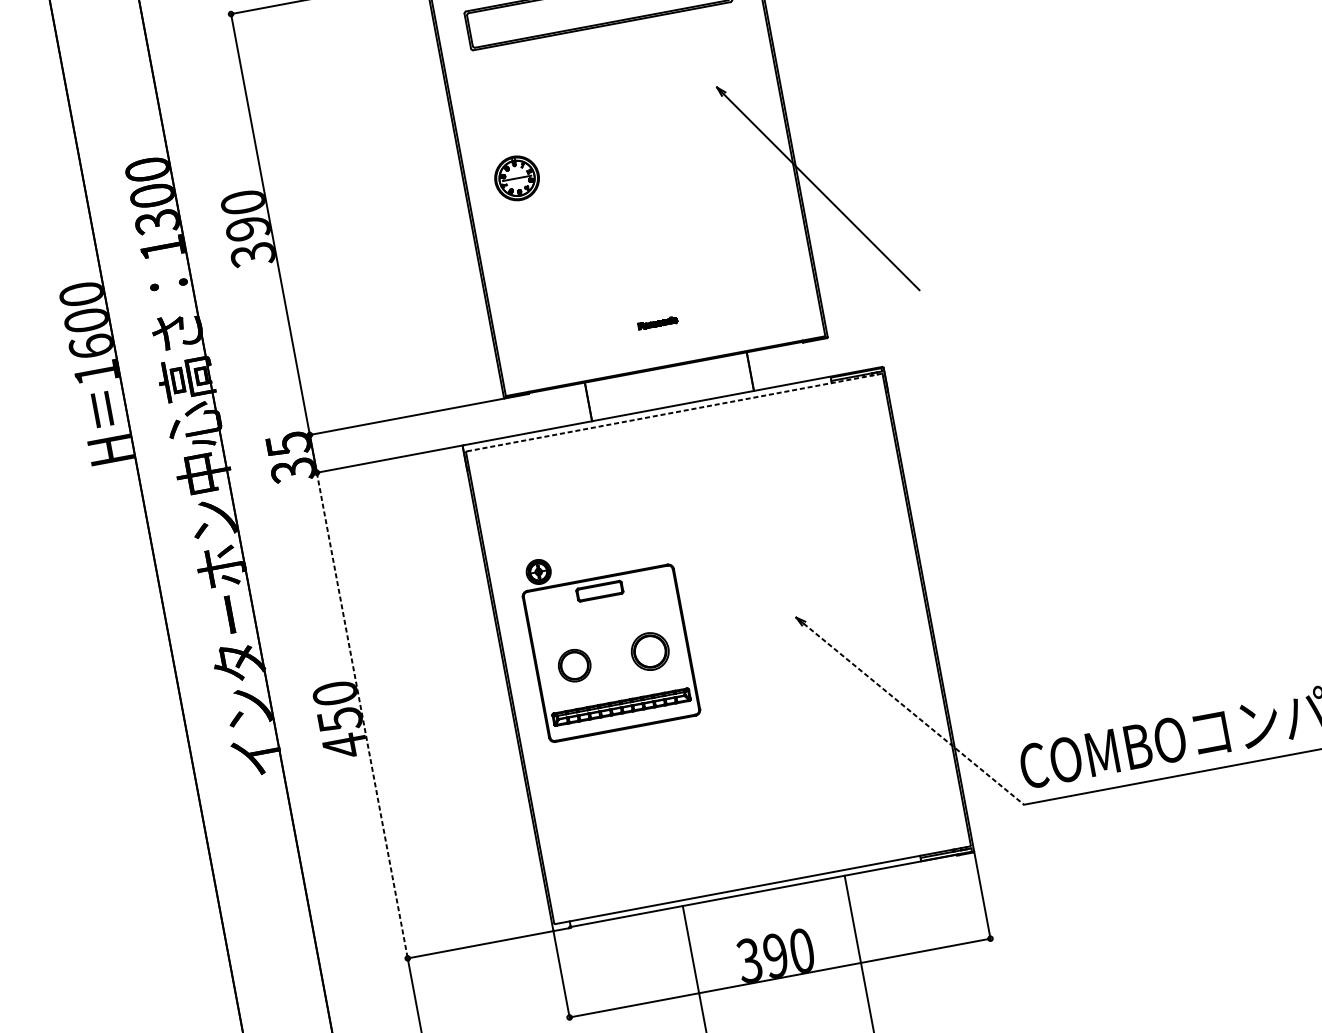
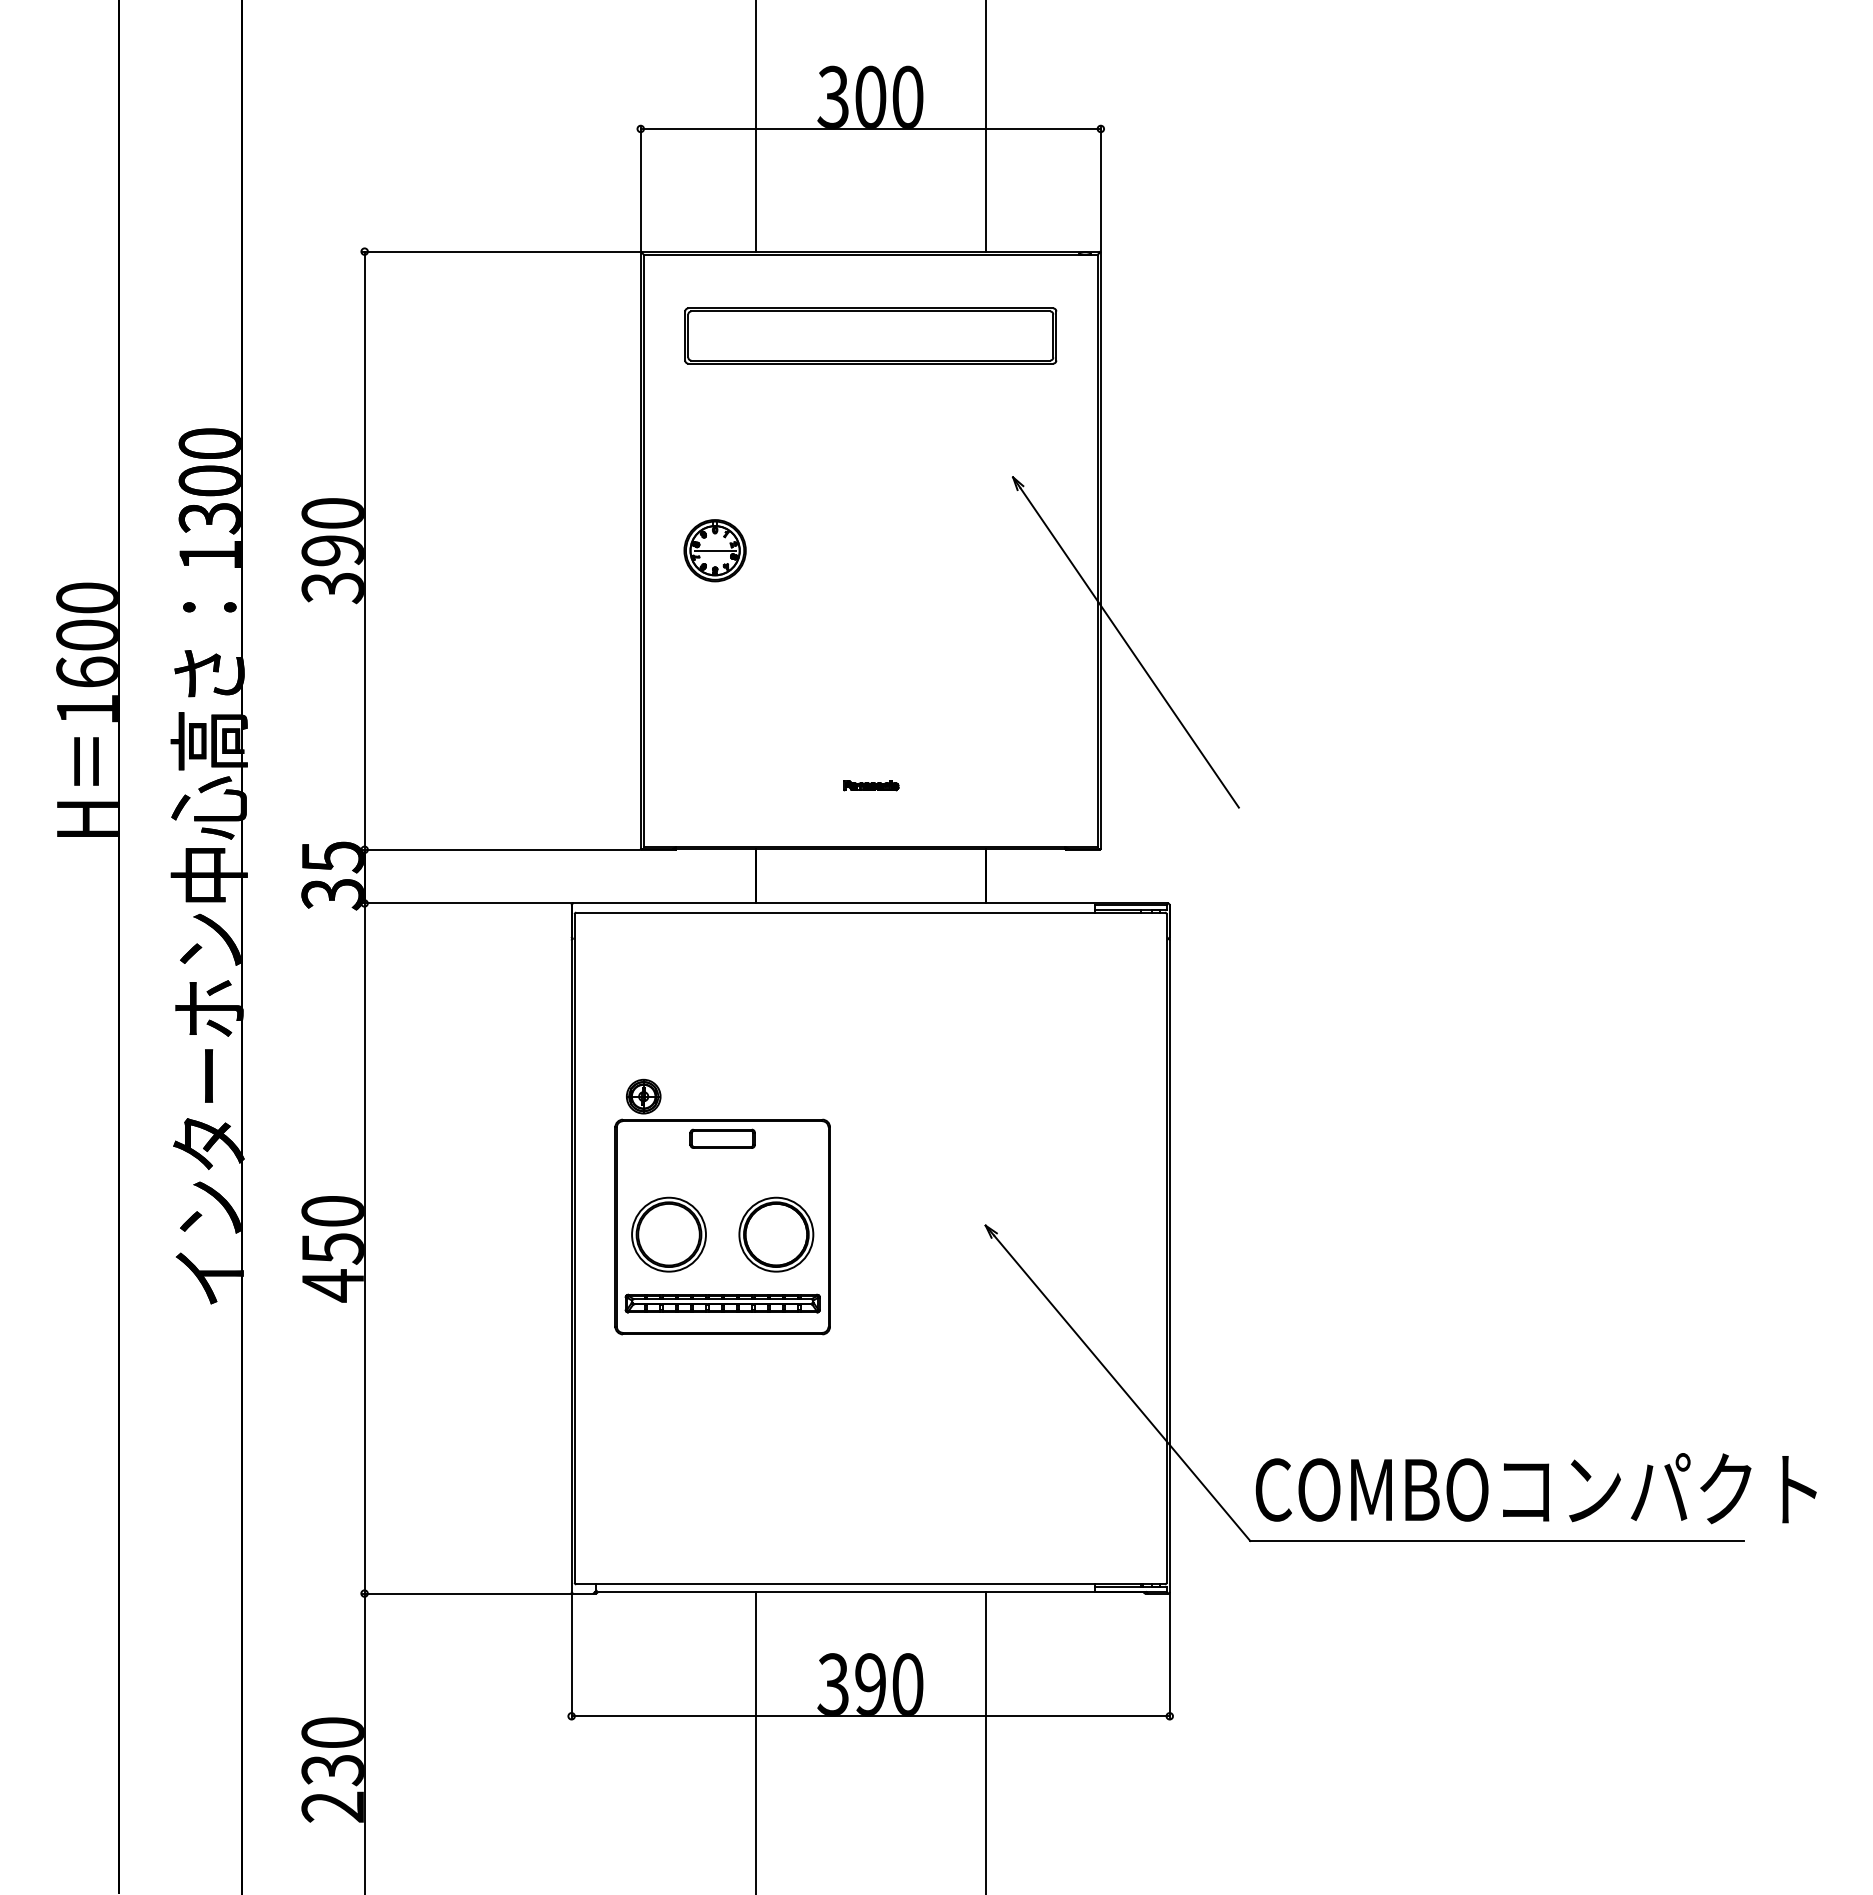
line: (674, 412) -> (871, 912), dashed -> solid
part: (650, 651) -> (776, 1234), size x1.43
part: (574, 665) -> (668, 1234), size x1.67
line: (914, 714) -> (1122, 1388), dashed -> solid
line: (362, 716) -> (364, 1249), dashed -> solid

